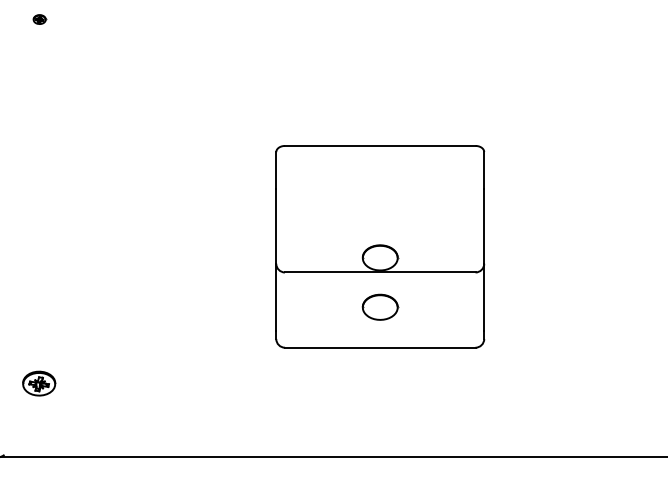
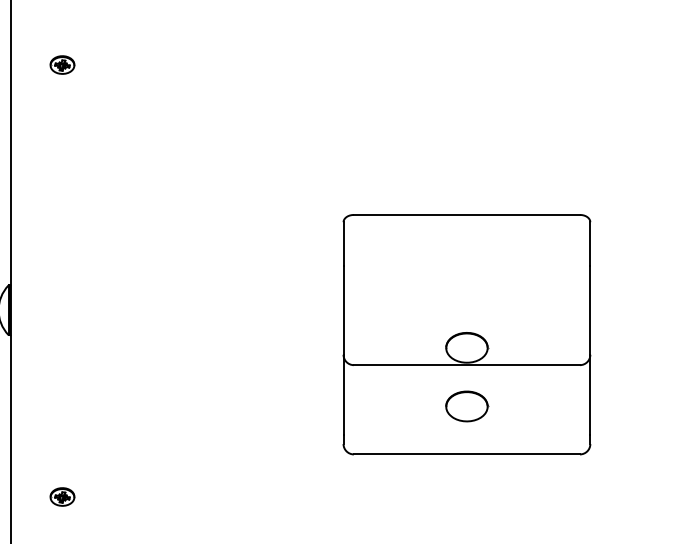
part: (39, 19) -> (62, 64), size x1.67
part: (39, 383) -> (62, 496), size x0.62

